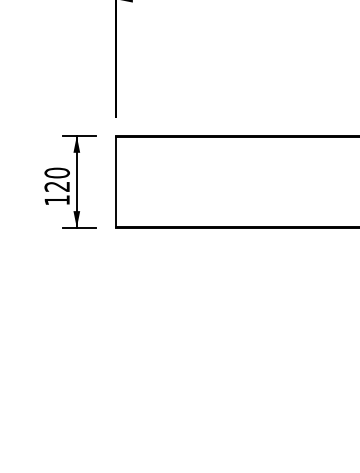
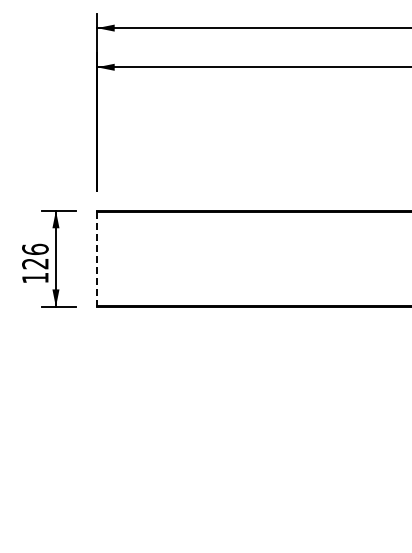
text: (57, 173) -> (35, 249), 120 -> 126
line: (116, 181) -> (97, 258), solid -> dashed

